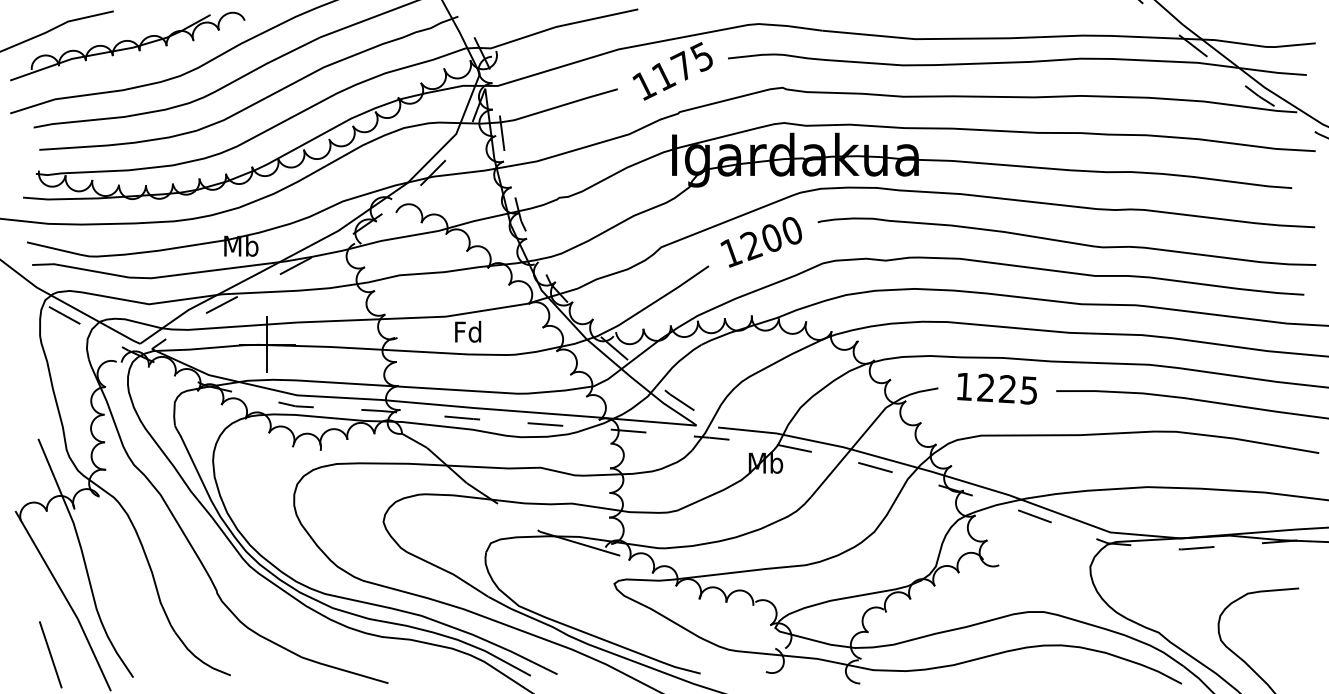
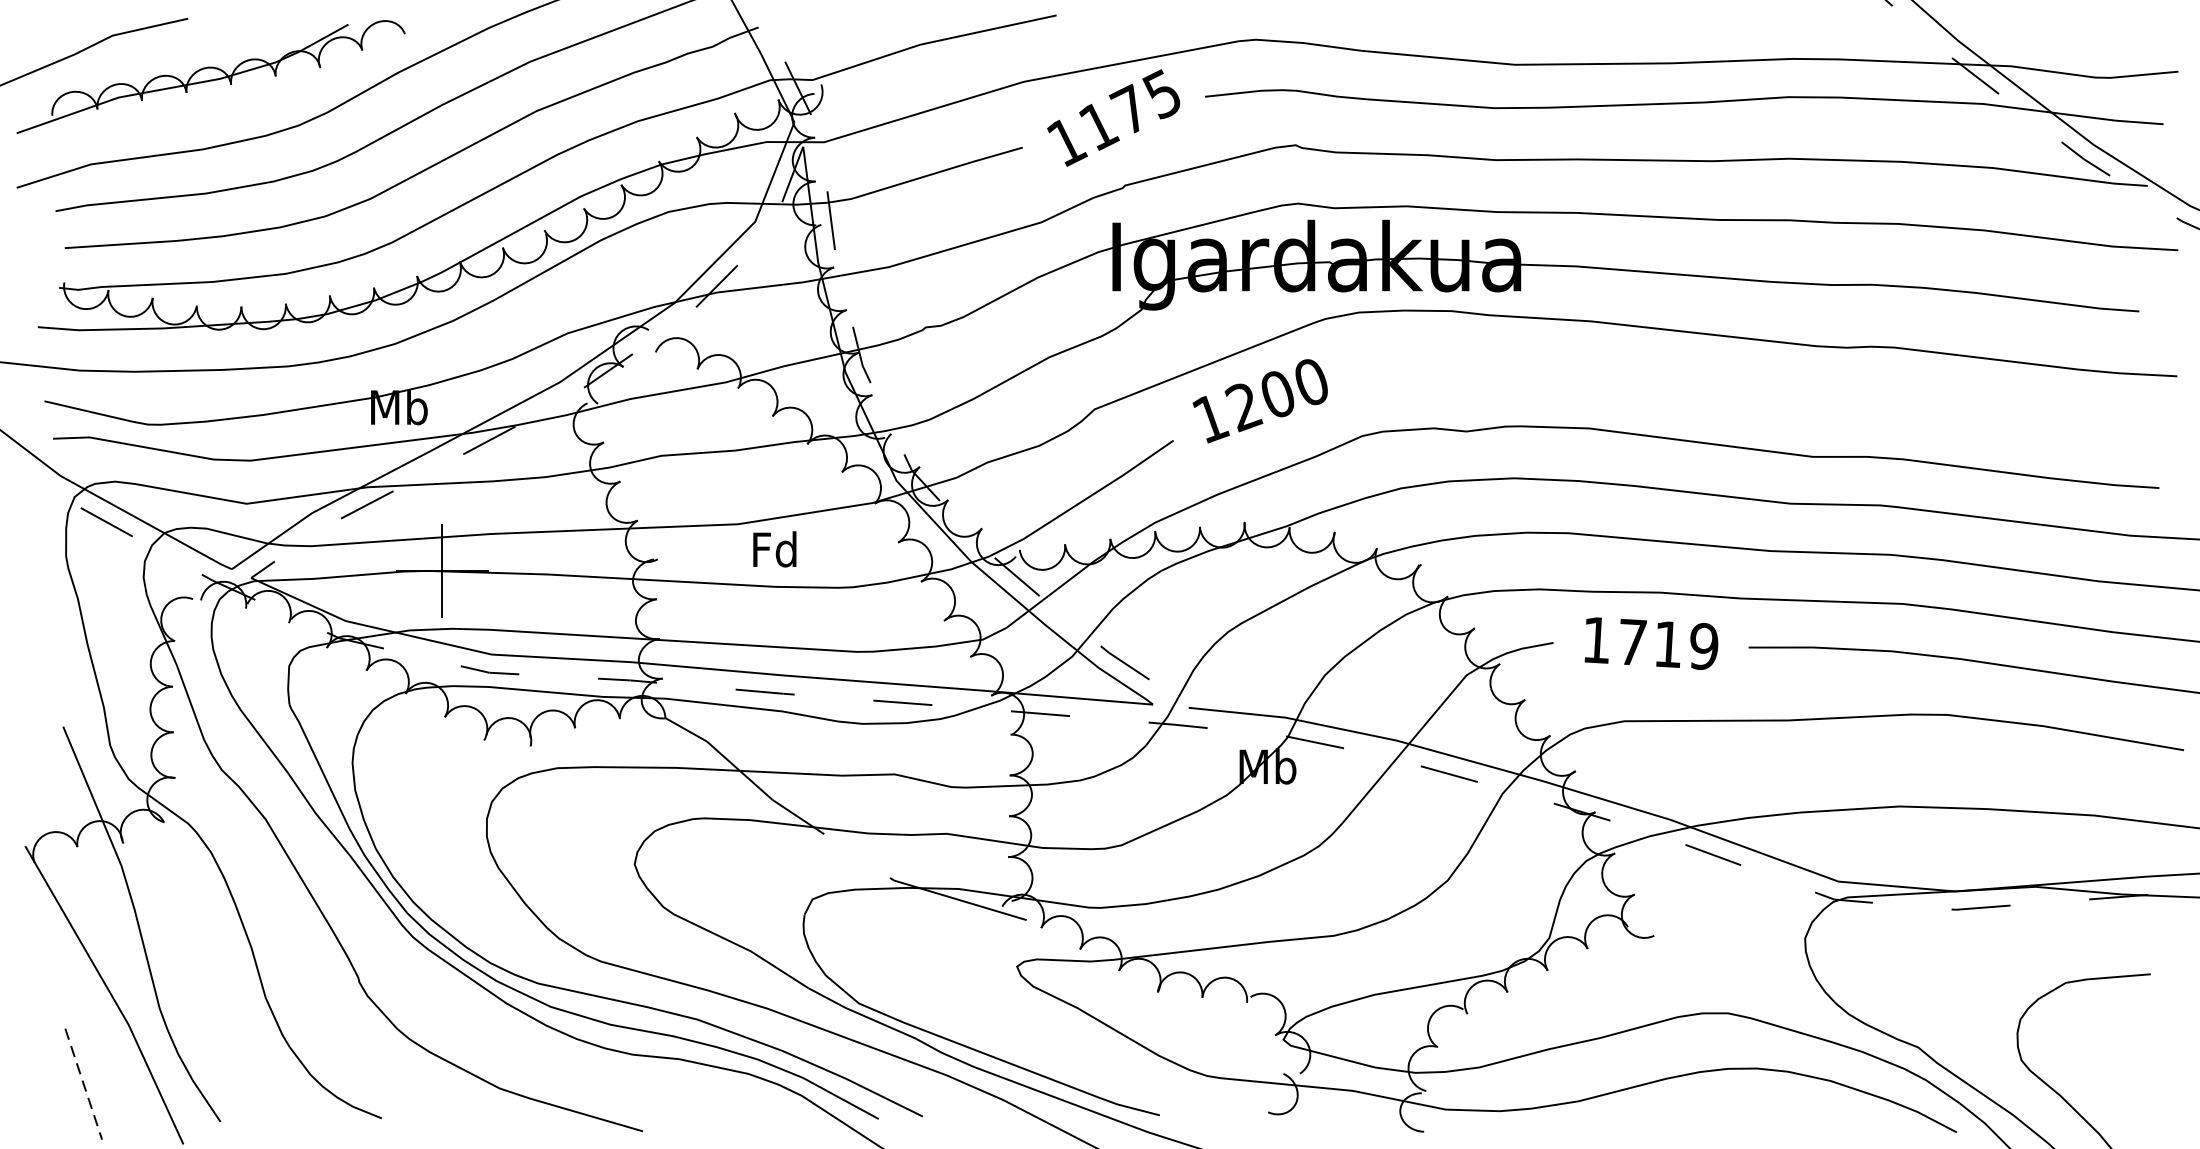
curve: (1066, 241) -> (1765, 399), removed
text: (1007, 388) -> (1667, 643), 1225 -> 1719
line: (50, 655) -> (83, 1085), solid -> dashed

